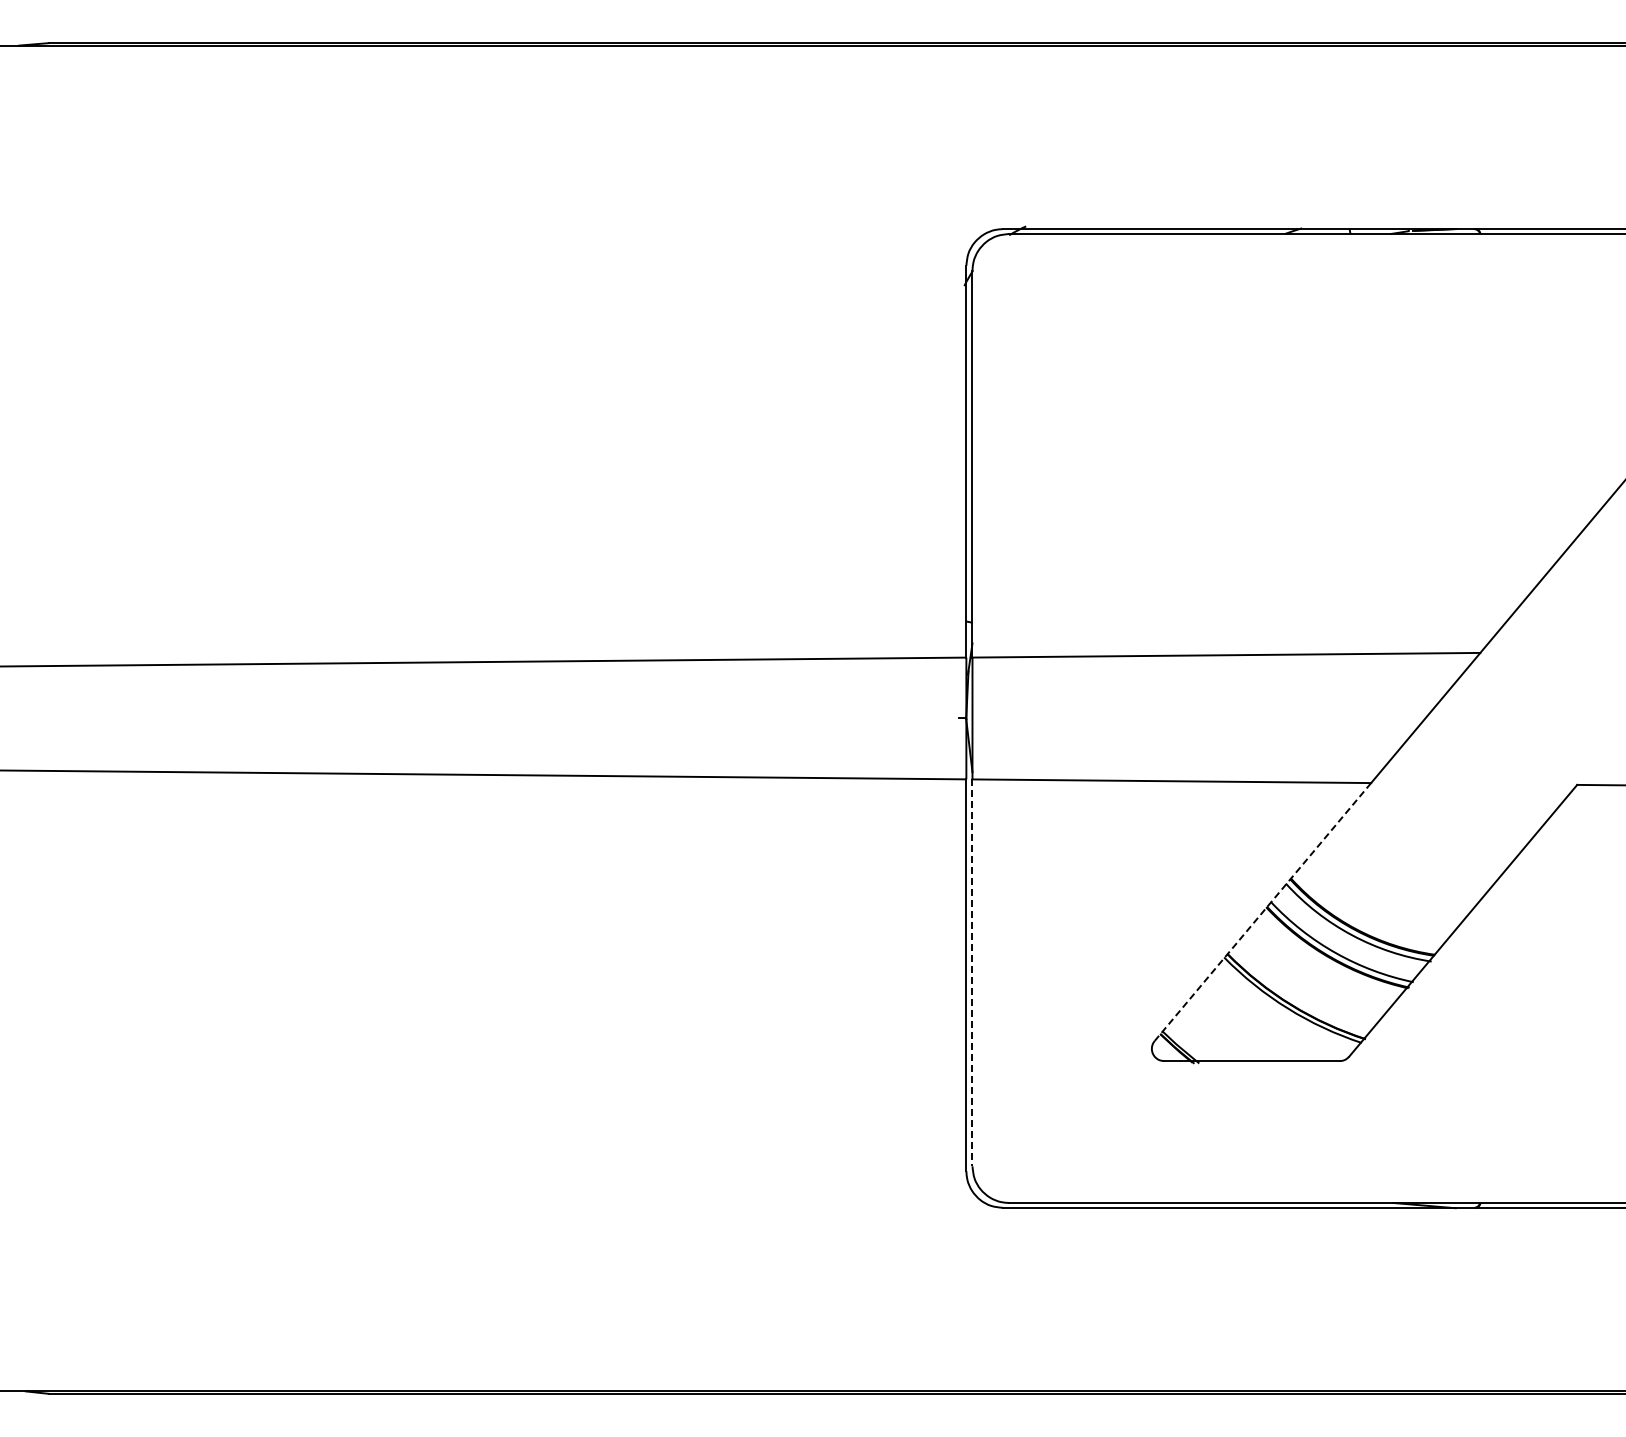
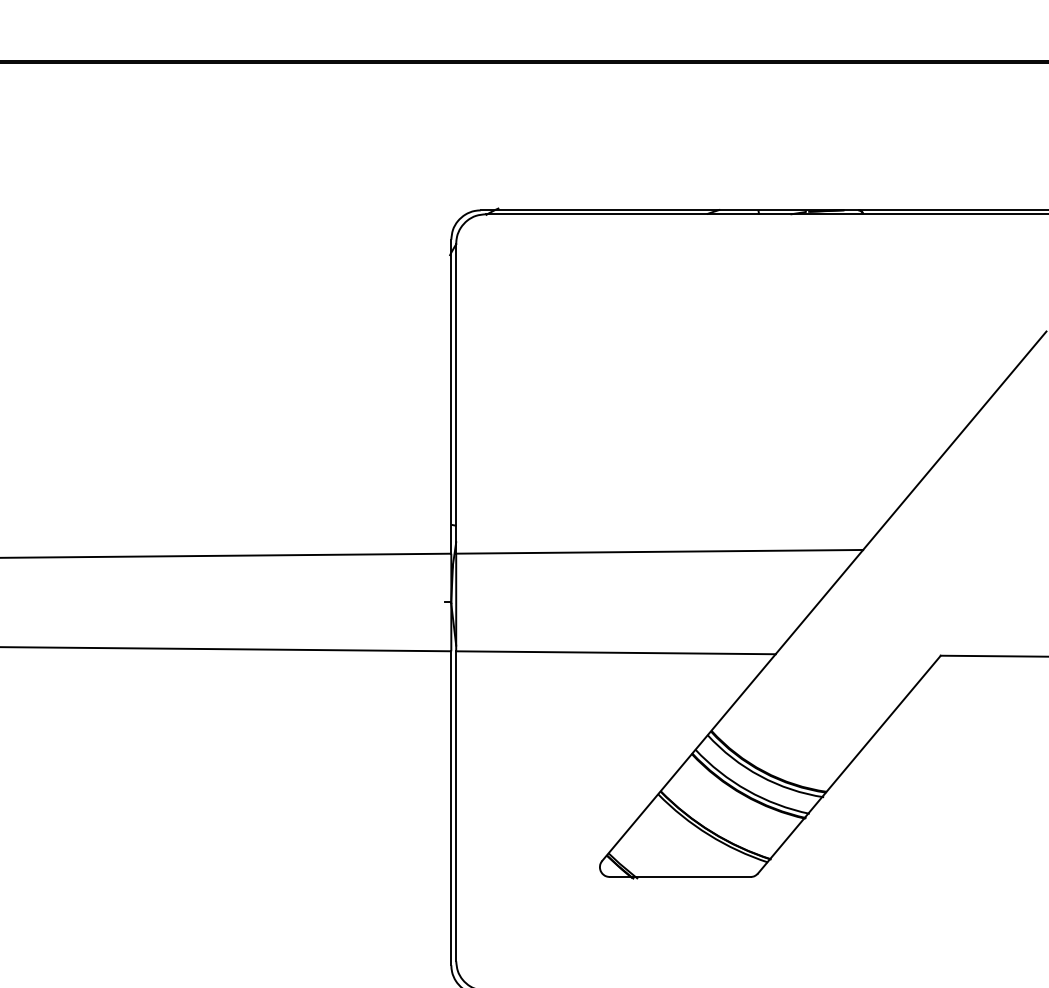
line: (1262, 912) -> (688, 757), dashed -> solid
line: (972, 973) -> (456, 806), dashed -> solid

